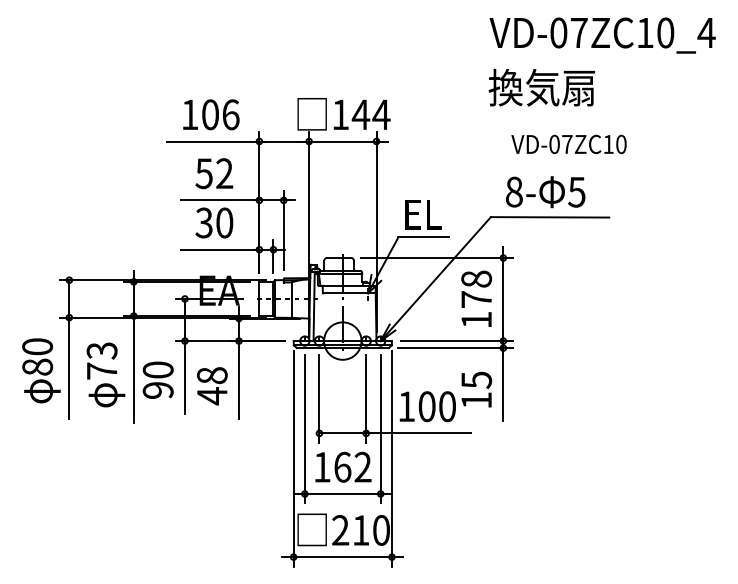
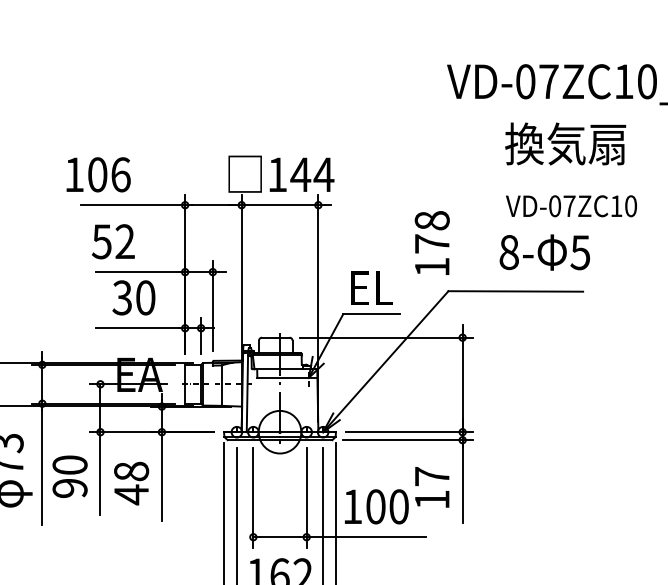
text: (541, 87) -> (565, 143), moved
text: (211, 114) -> (98, 174), moved
text: (568, 144) -> (570, 206), moved
text: (214, 173) -> (113, 241), moved
text: (545, 192) -> (544, 252), moved
text: (476, 298) -> (432, 242), moved
text: (476, 379) -> (432, 475), 15 -> 17

